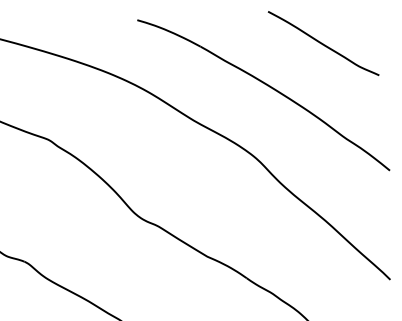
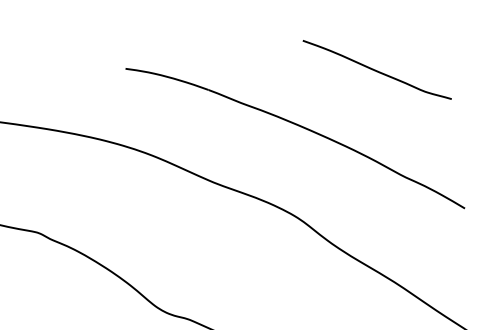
curve: (323, 43) -> (377, 69), moved

